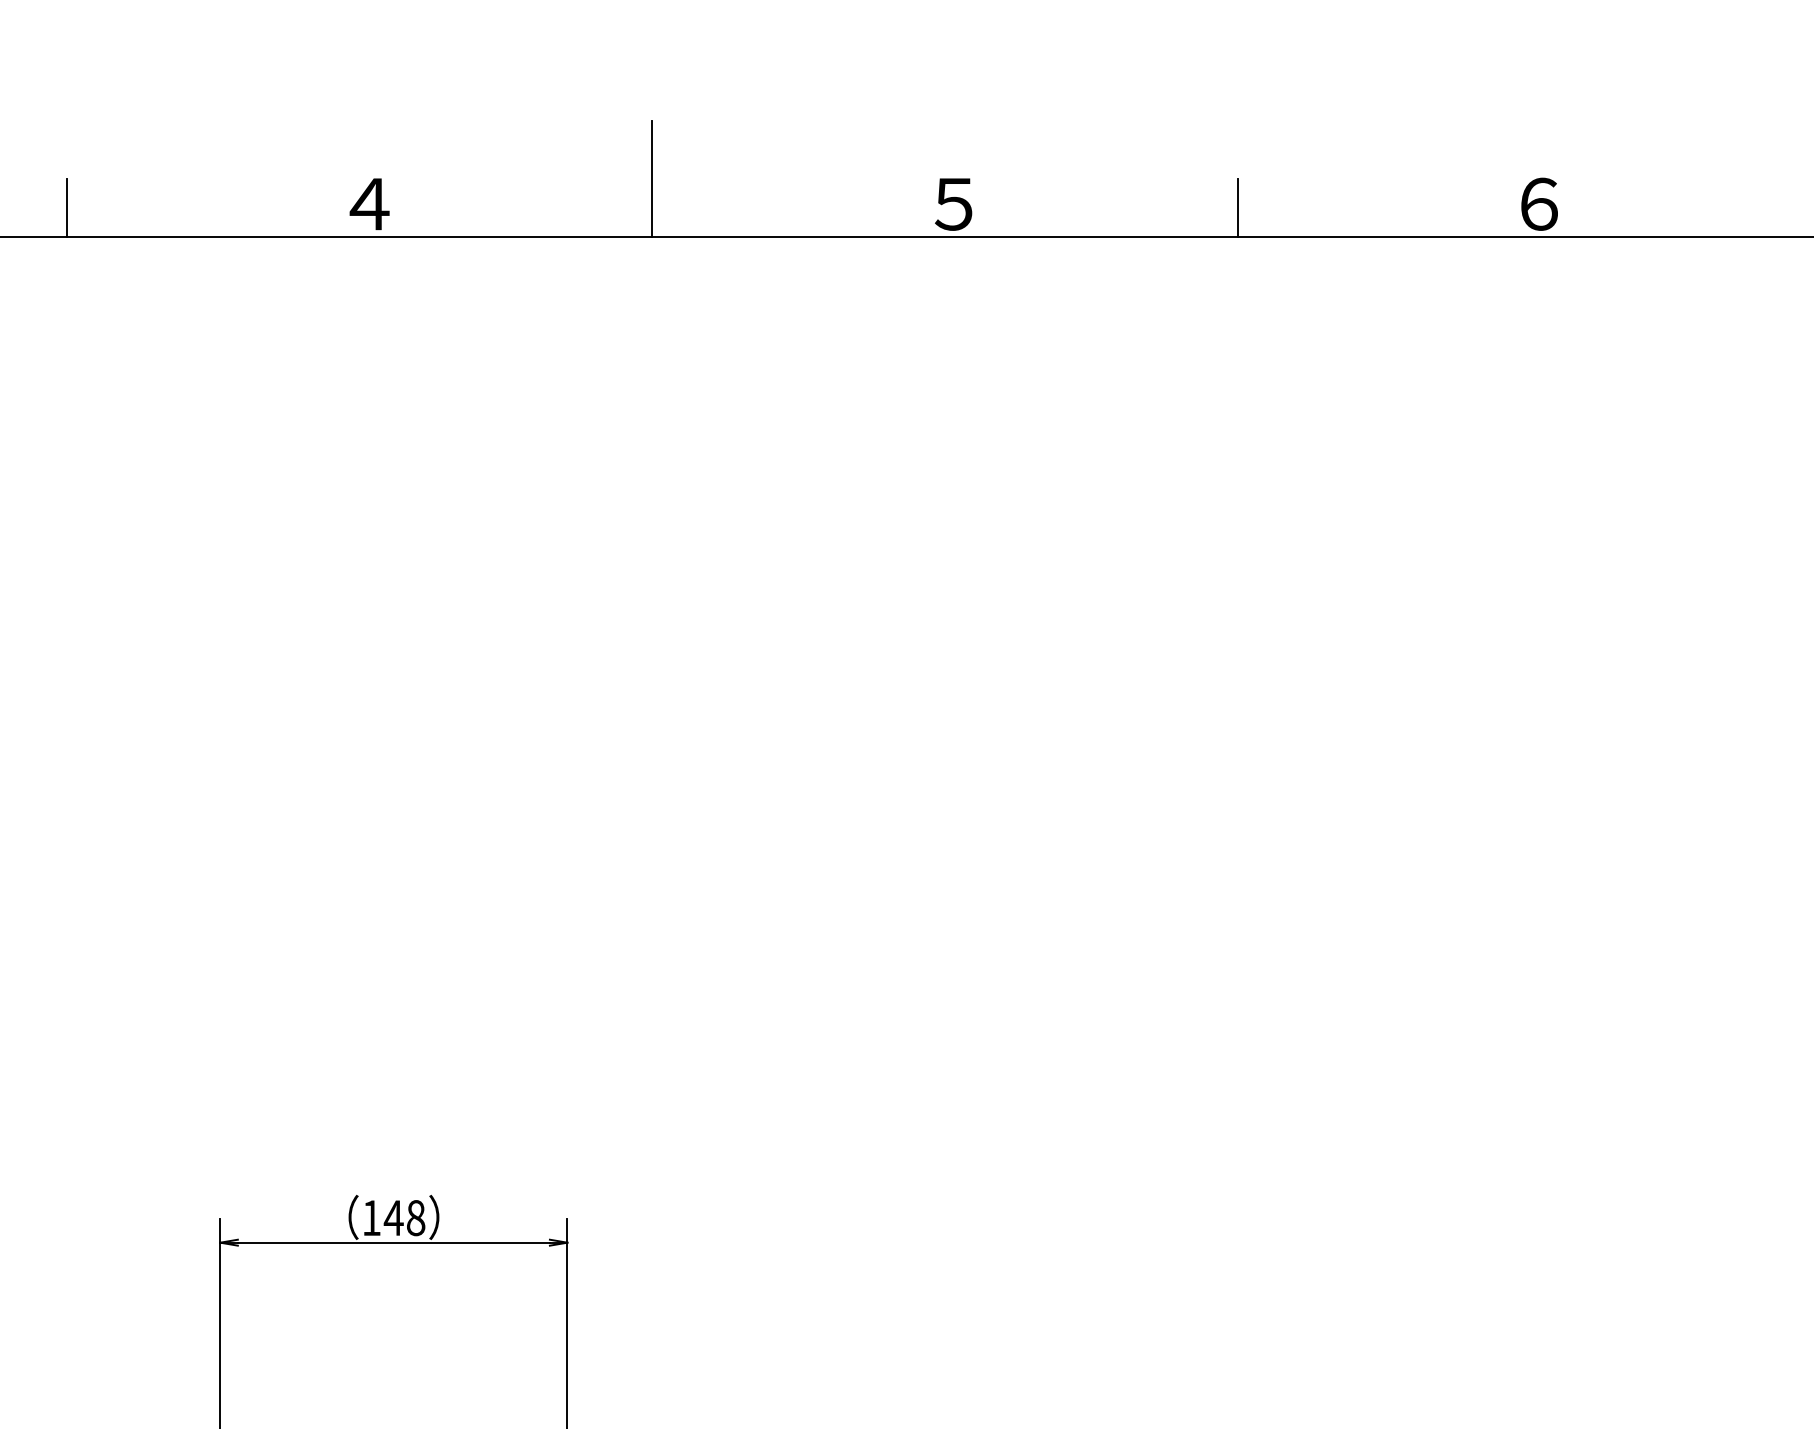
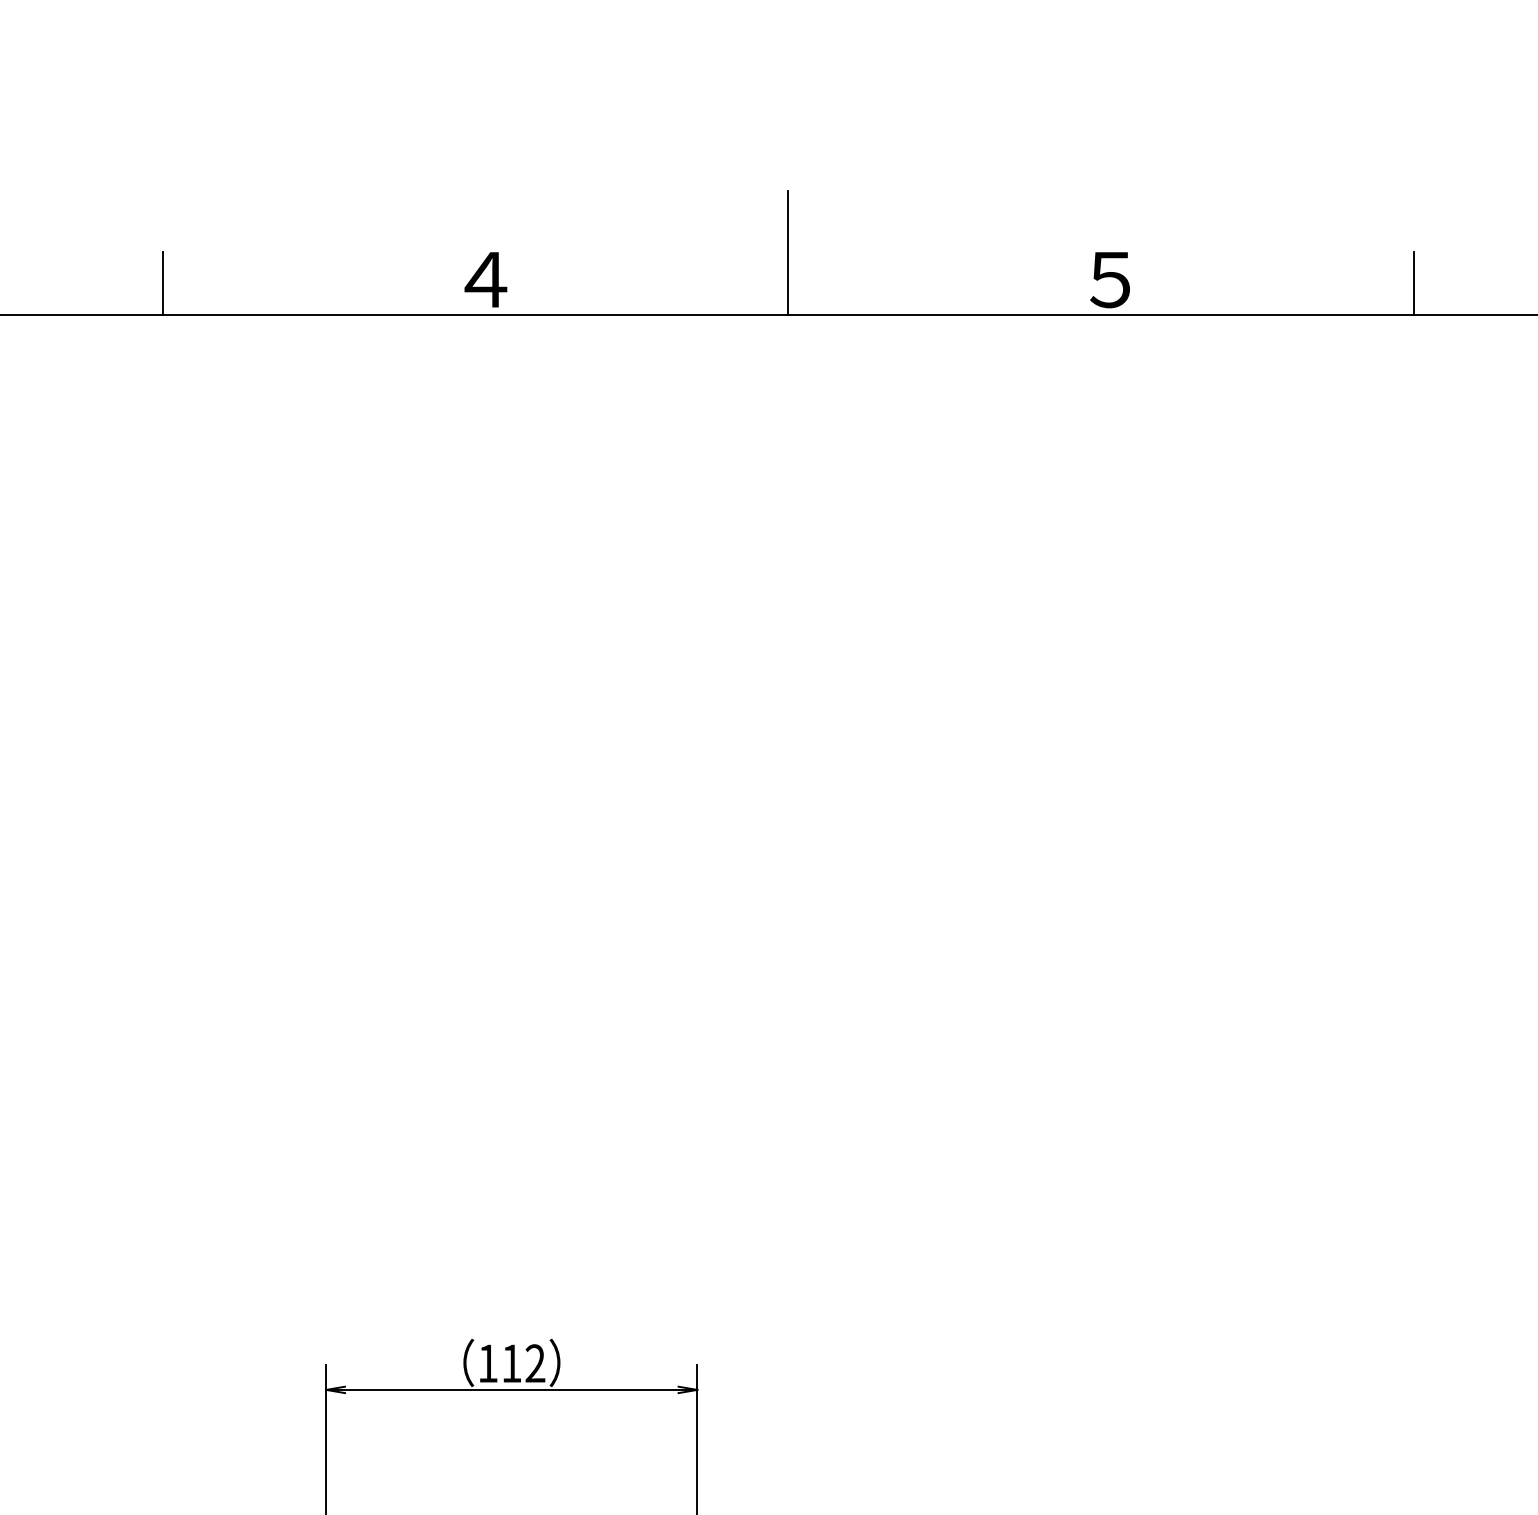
text: (404, 1218) -> (523, 1364), 148 -> 112

